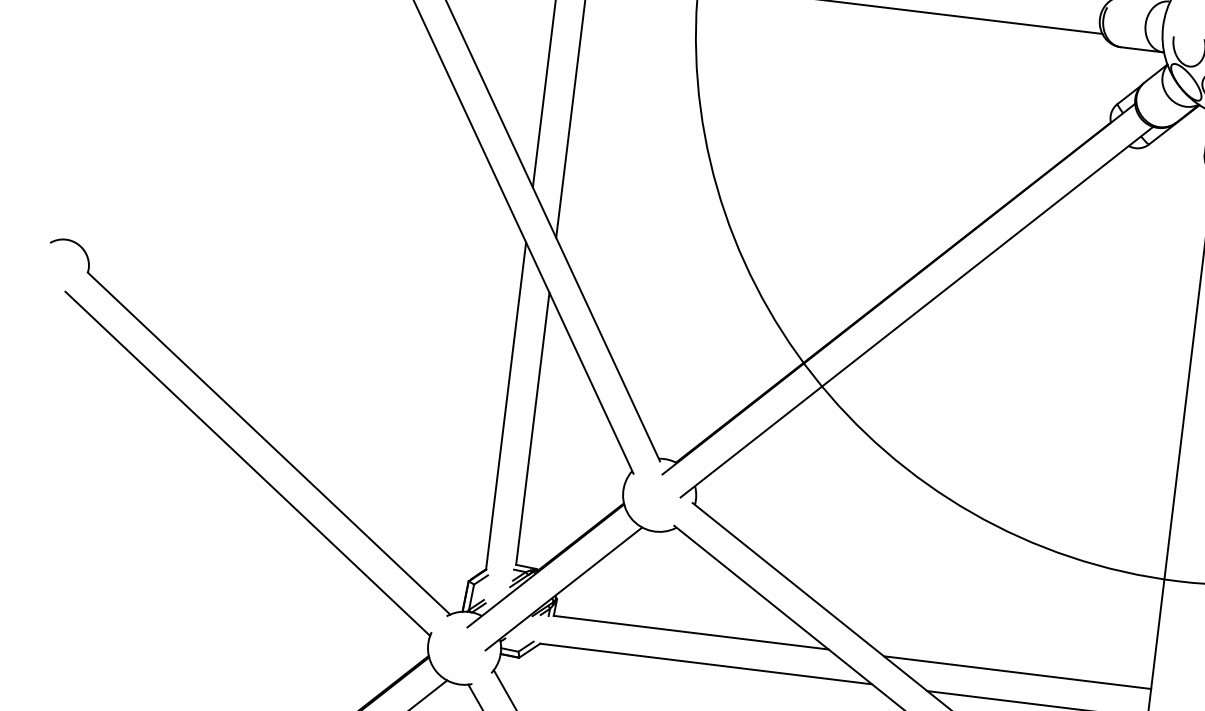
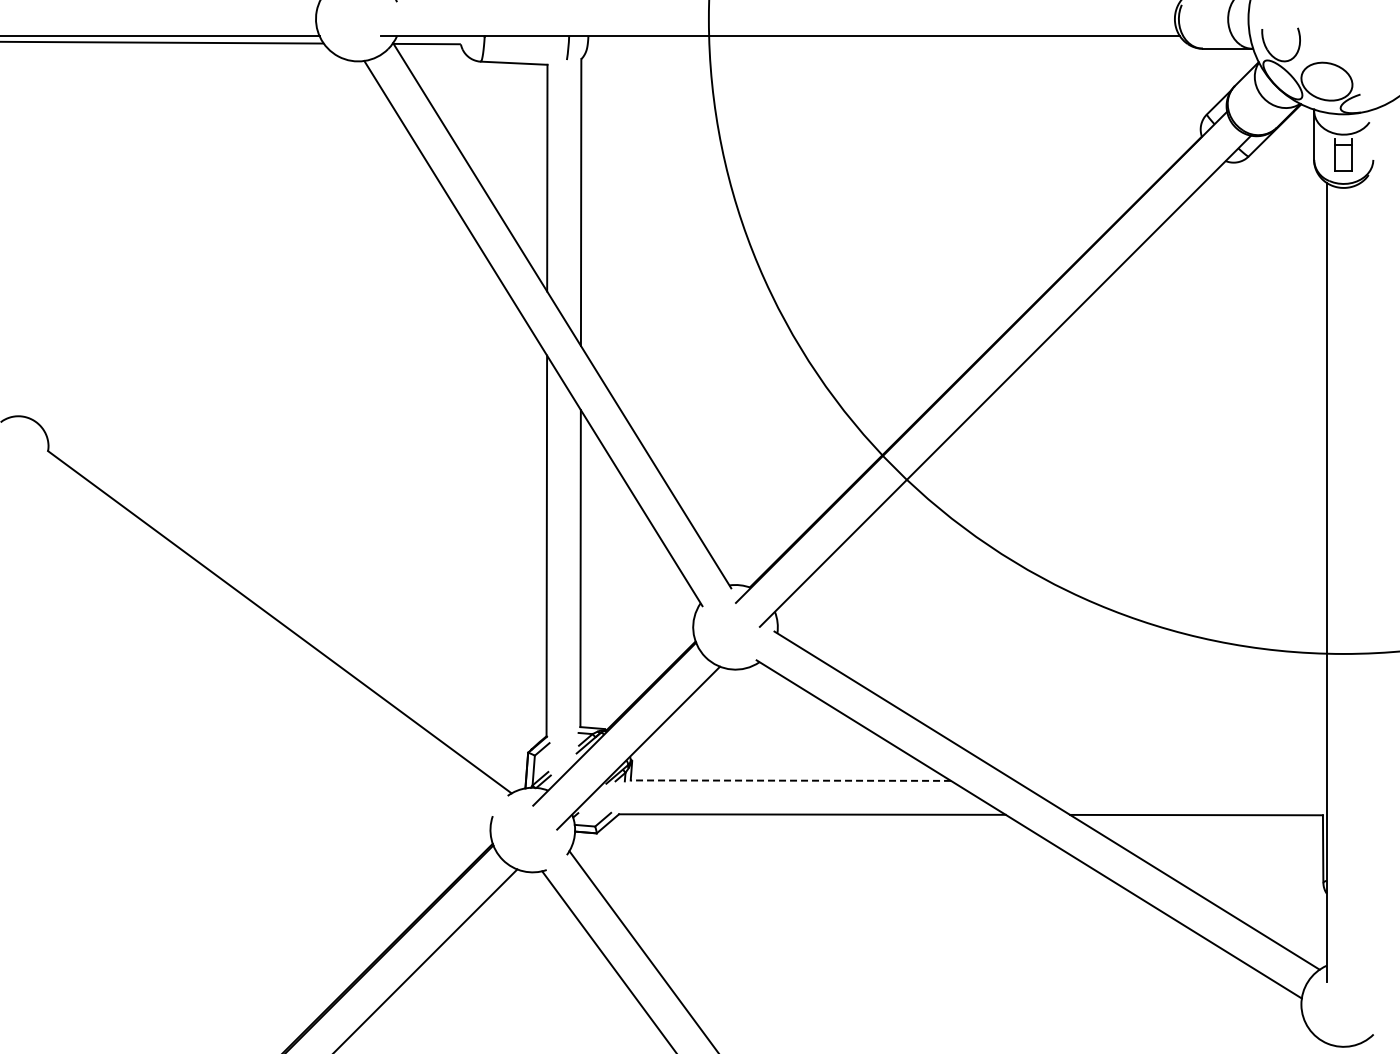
line: (247, 463) -> (258, 648), removed
line: (690, 632) -> (790, 780), solid -> dashed
line: (1016, 672) -> (1170, 781), removed

